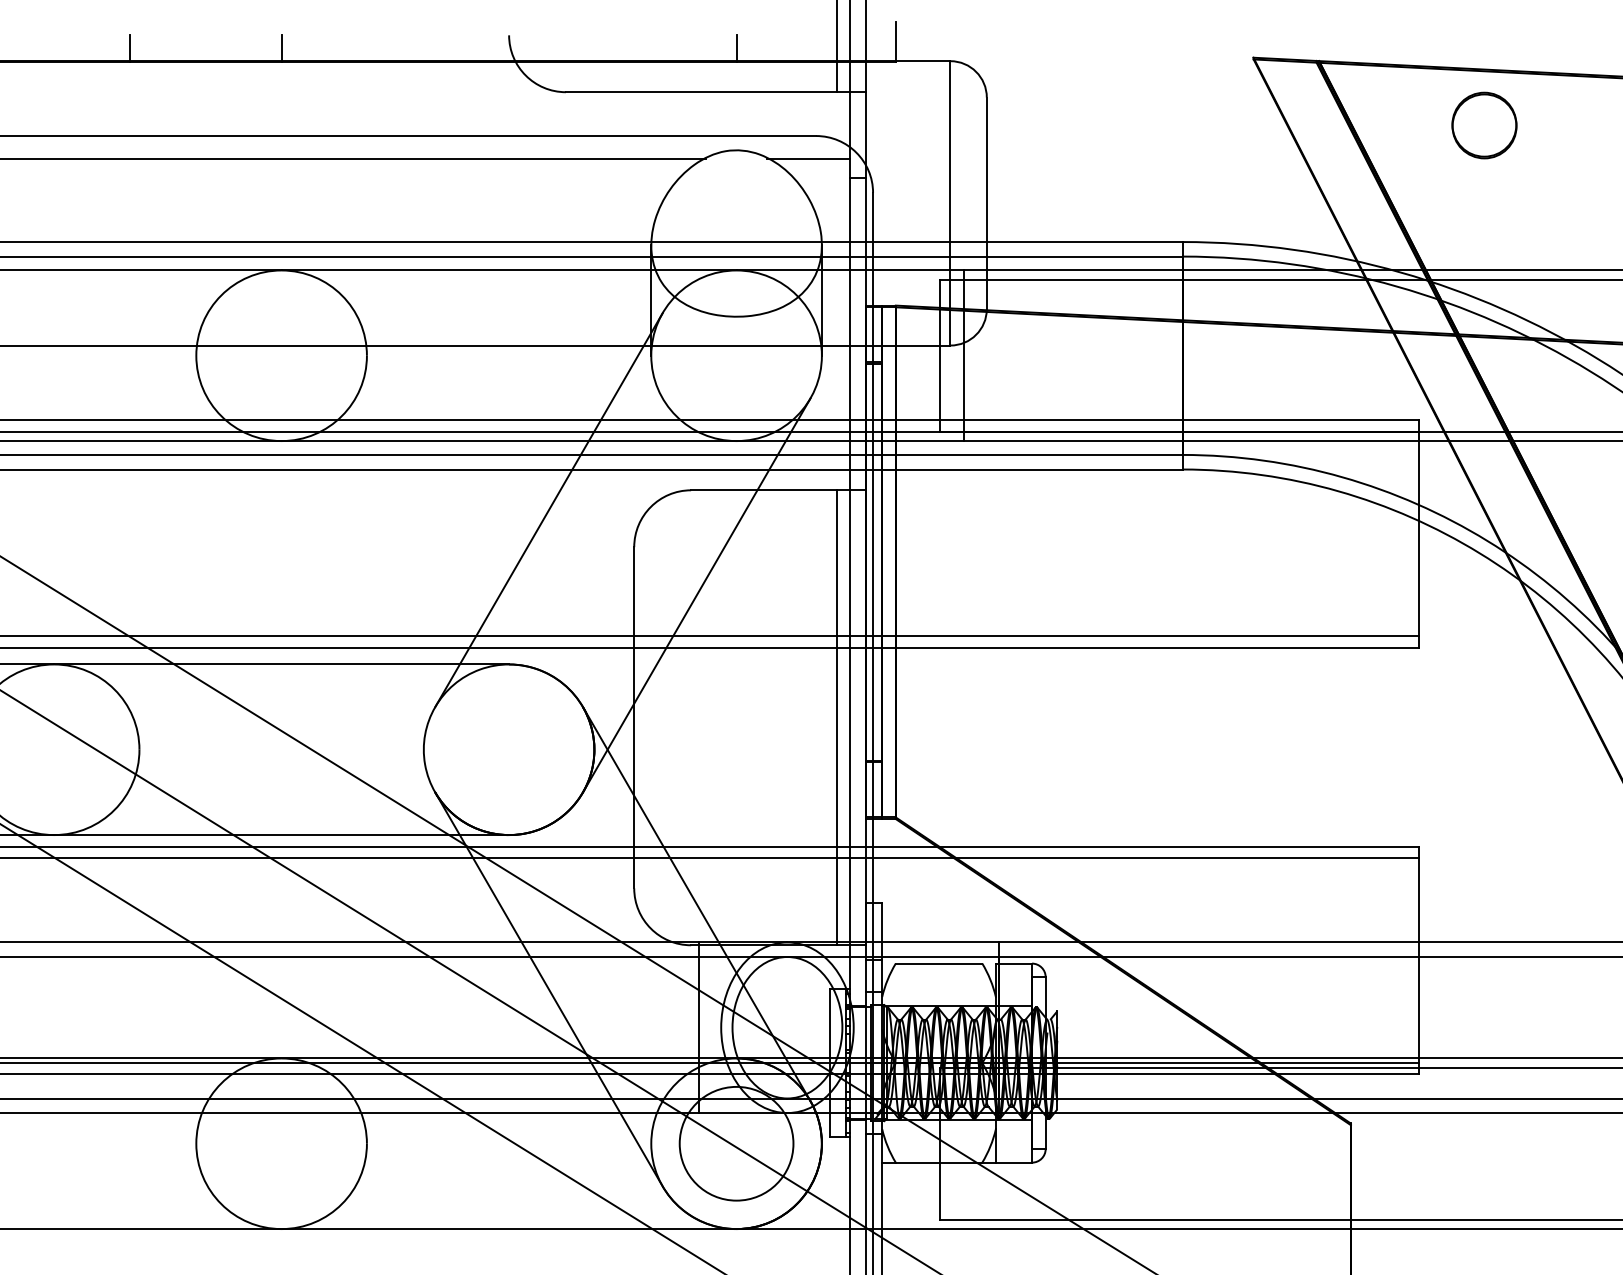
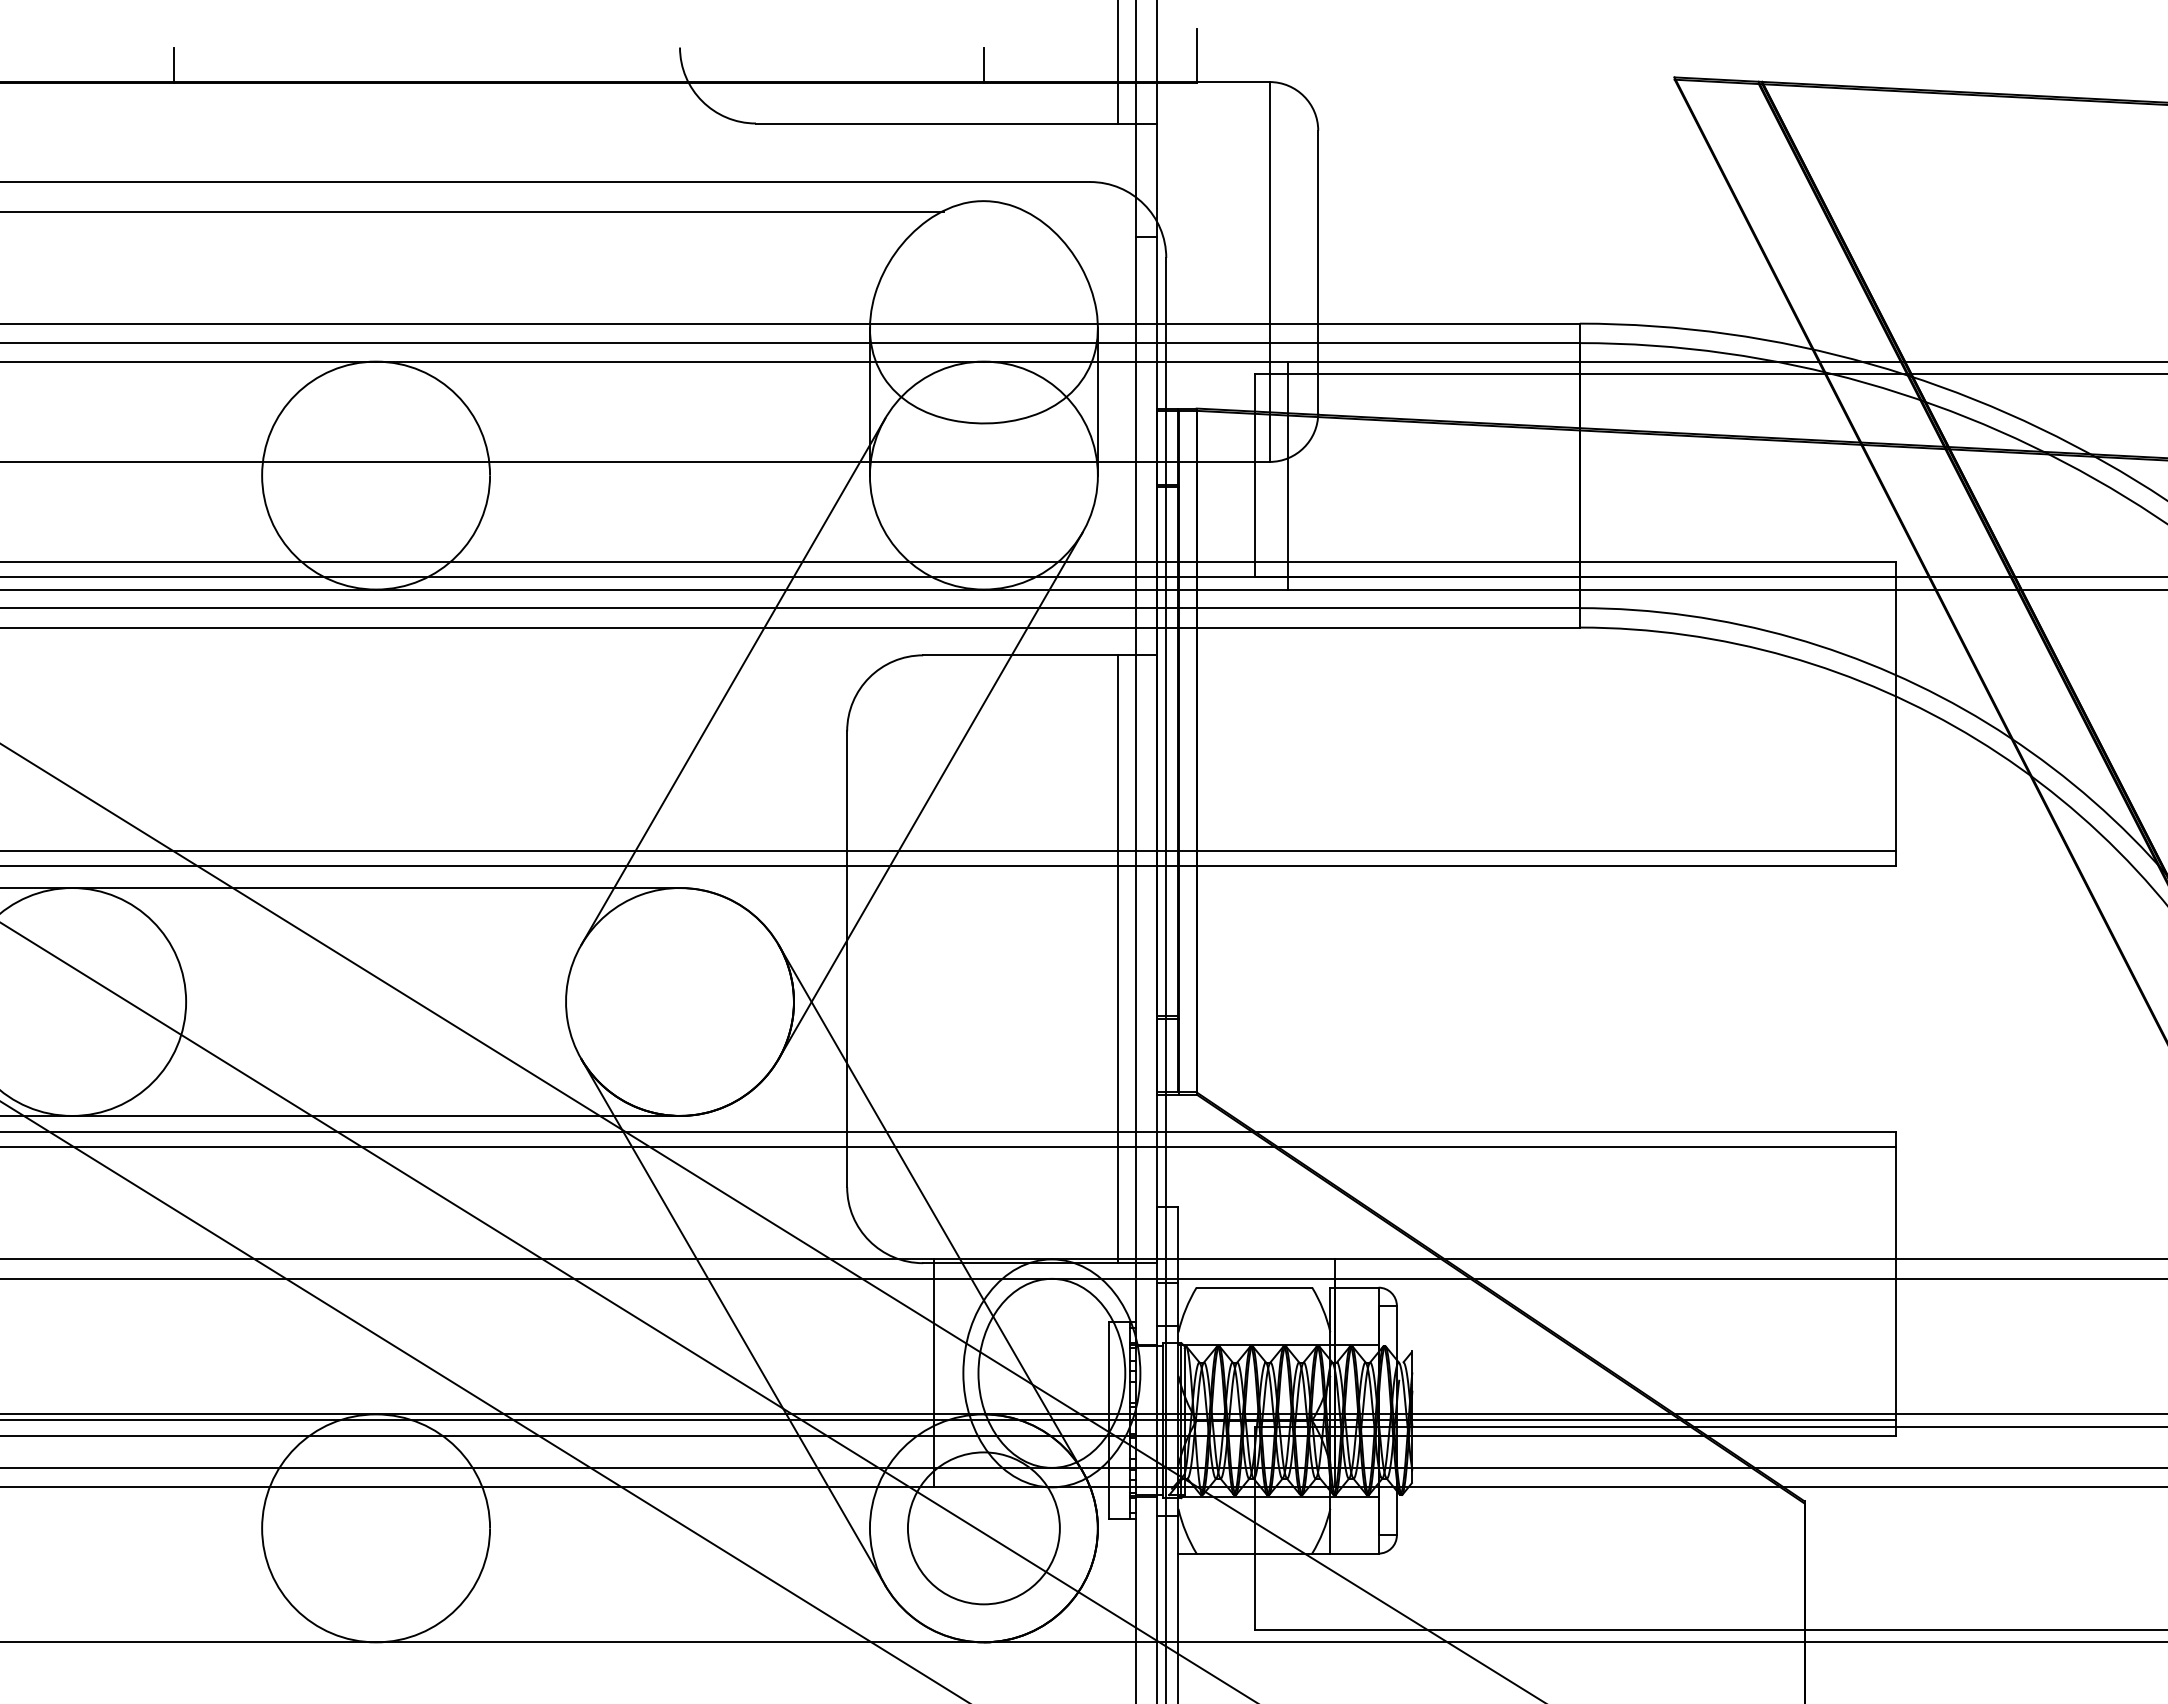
line: (281, 48) -> (376, 65), removed
part: (1484, 125) -> (1982, 167), removed
line: (808, 158) -> (1079, 212), removed

